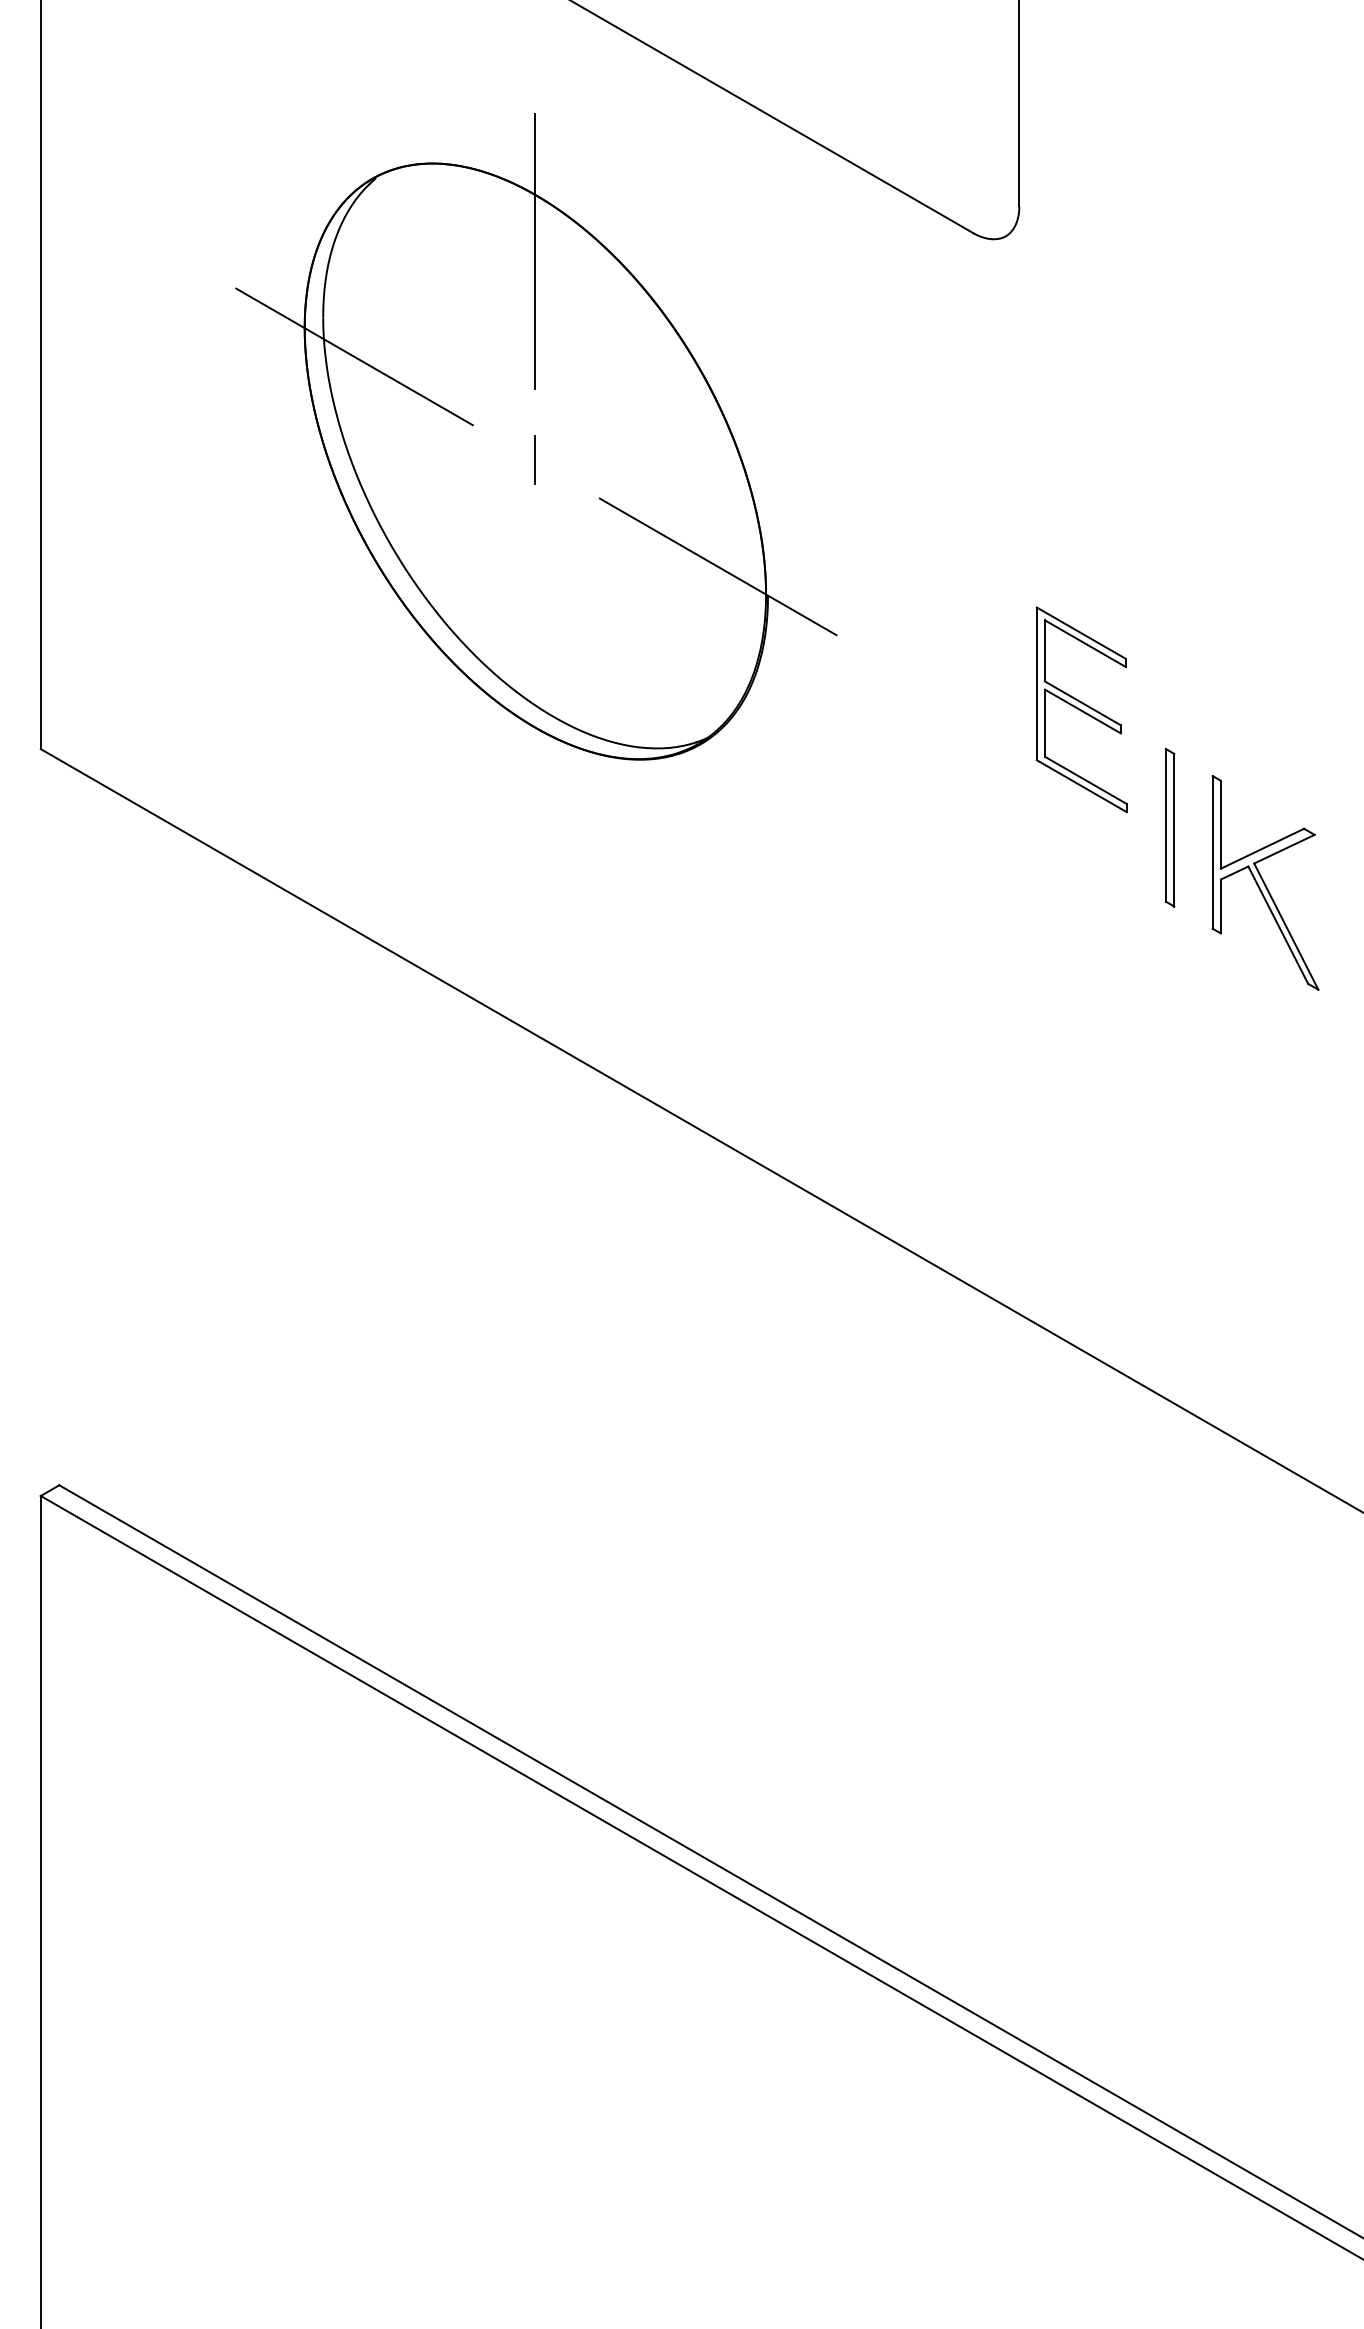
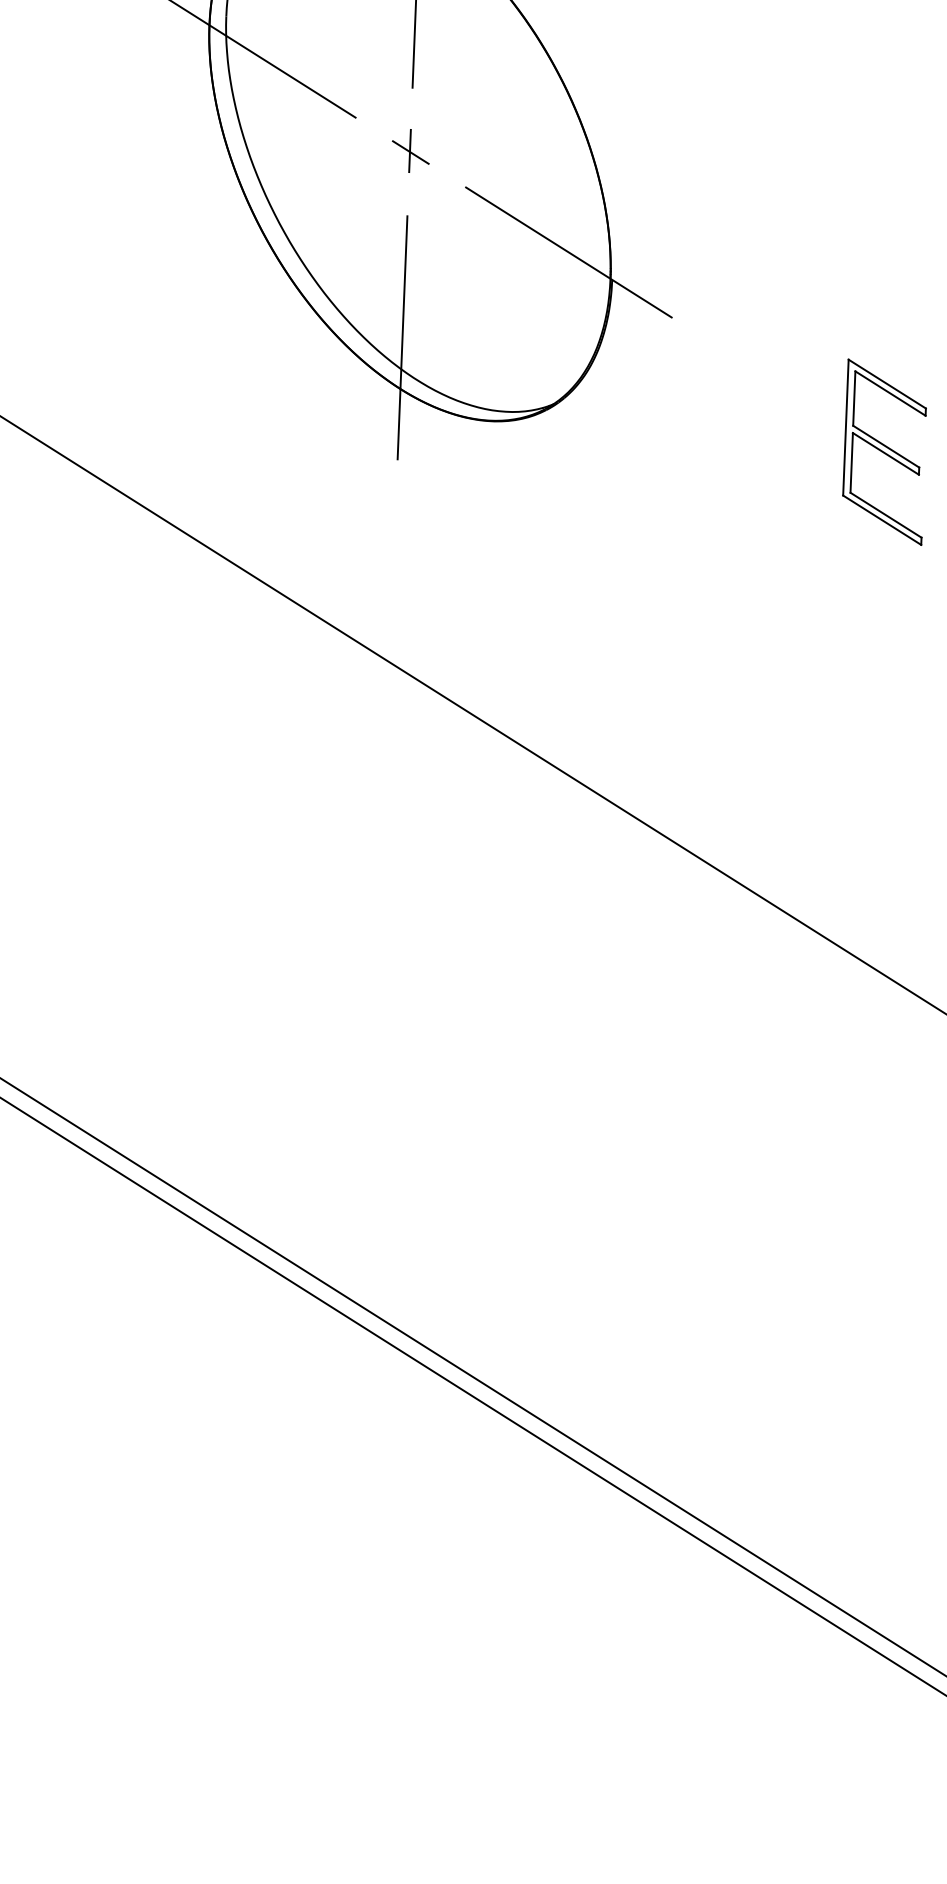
line: (535, 461) -> (410, 152), added
line: (535, 669) -> (402, 337), added
part: (1081, 709) -> (884, 452), moved

